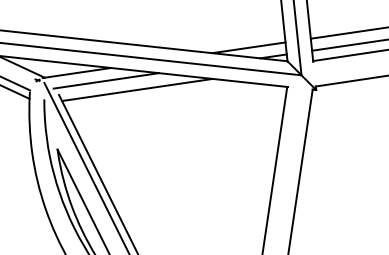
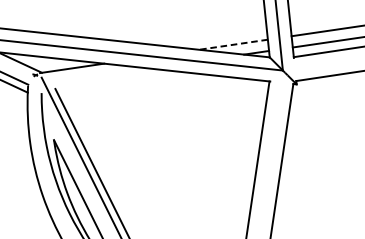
line: (248, 47) -> (233, 44), solid -> dashed
line: (106, 80) -> (99, 75), removed
line: (137, 89) -> (129, 83), removed

